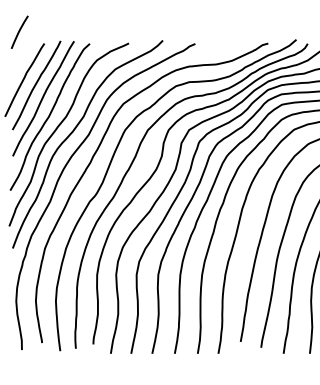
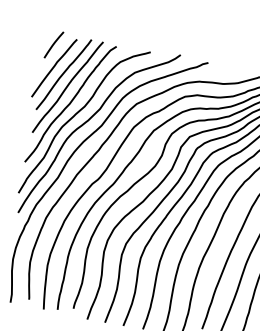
line: (19, 31) -> (53, 44), moved

